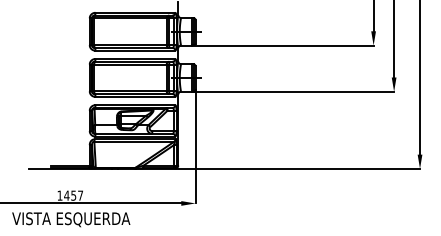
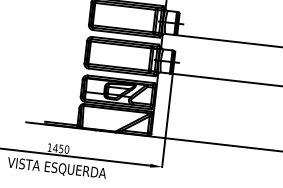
text: (80, 195) -> (66, 149), 1457 -> 1450

